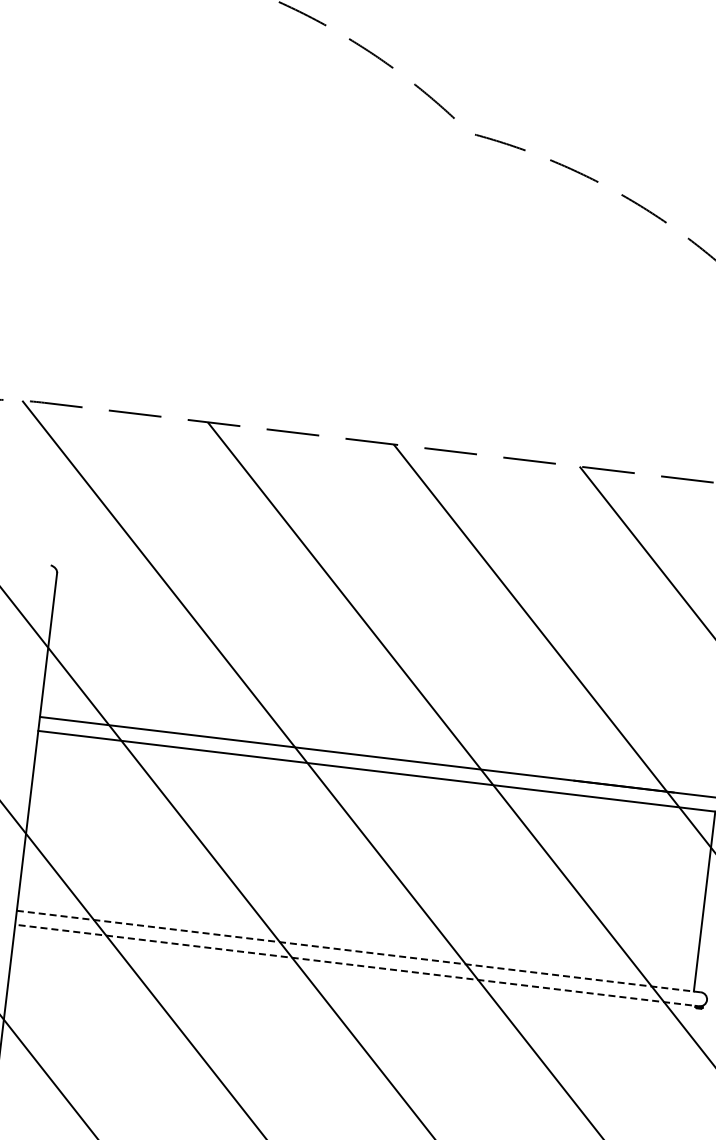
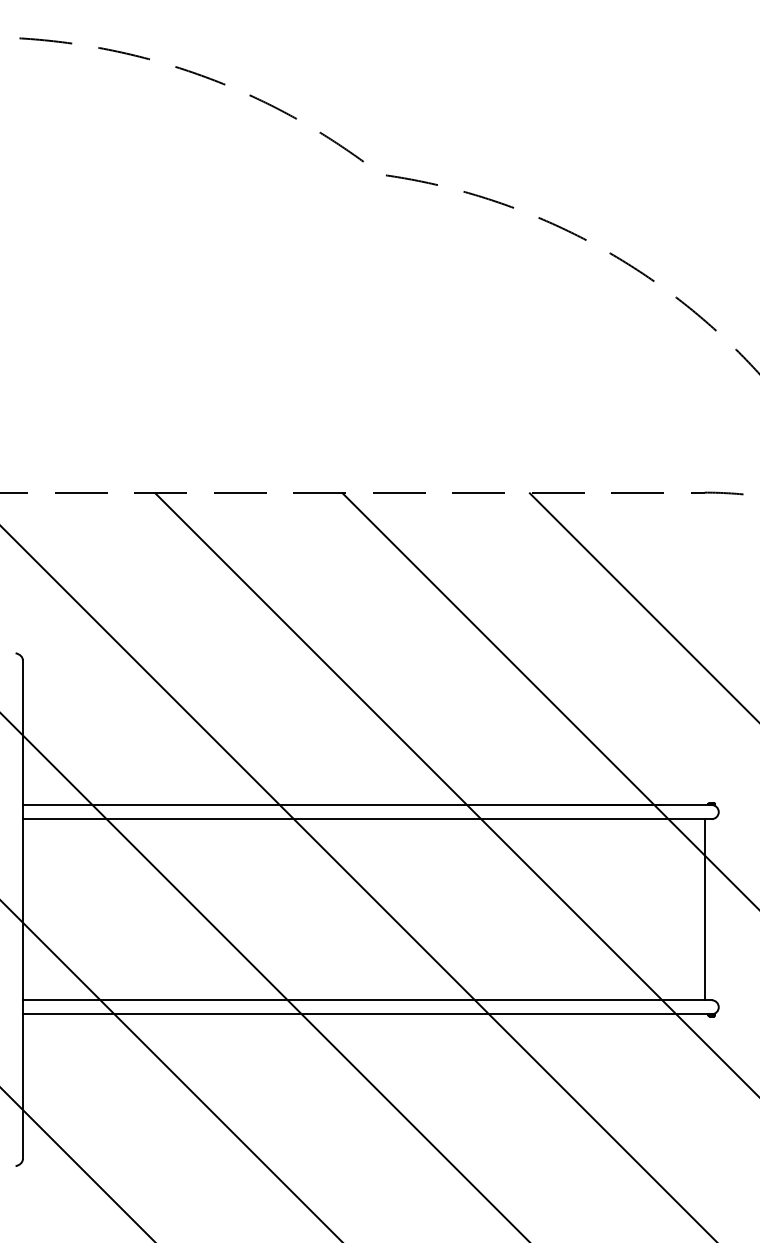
line: (359, 951) -> (367, 1000), dashed -> solid
line: (358, 965) -> (368, 1014), dashed -> solid

